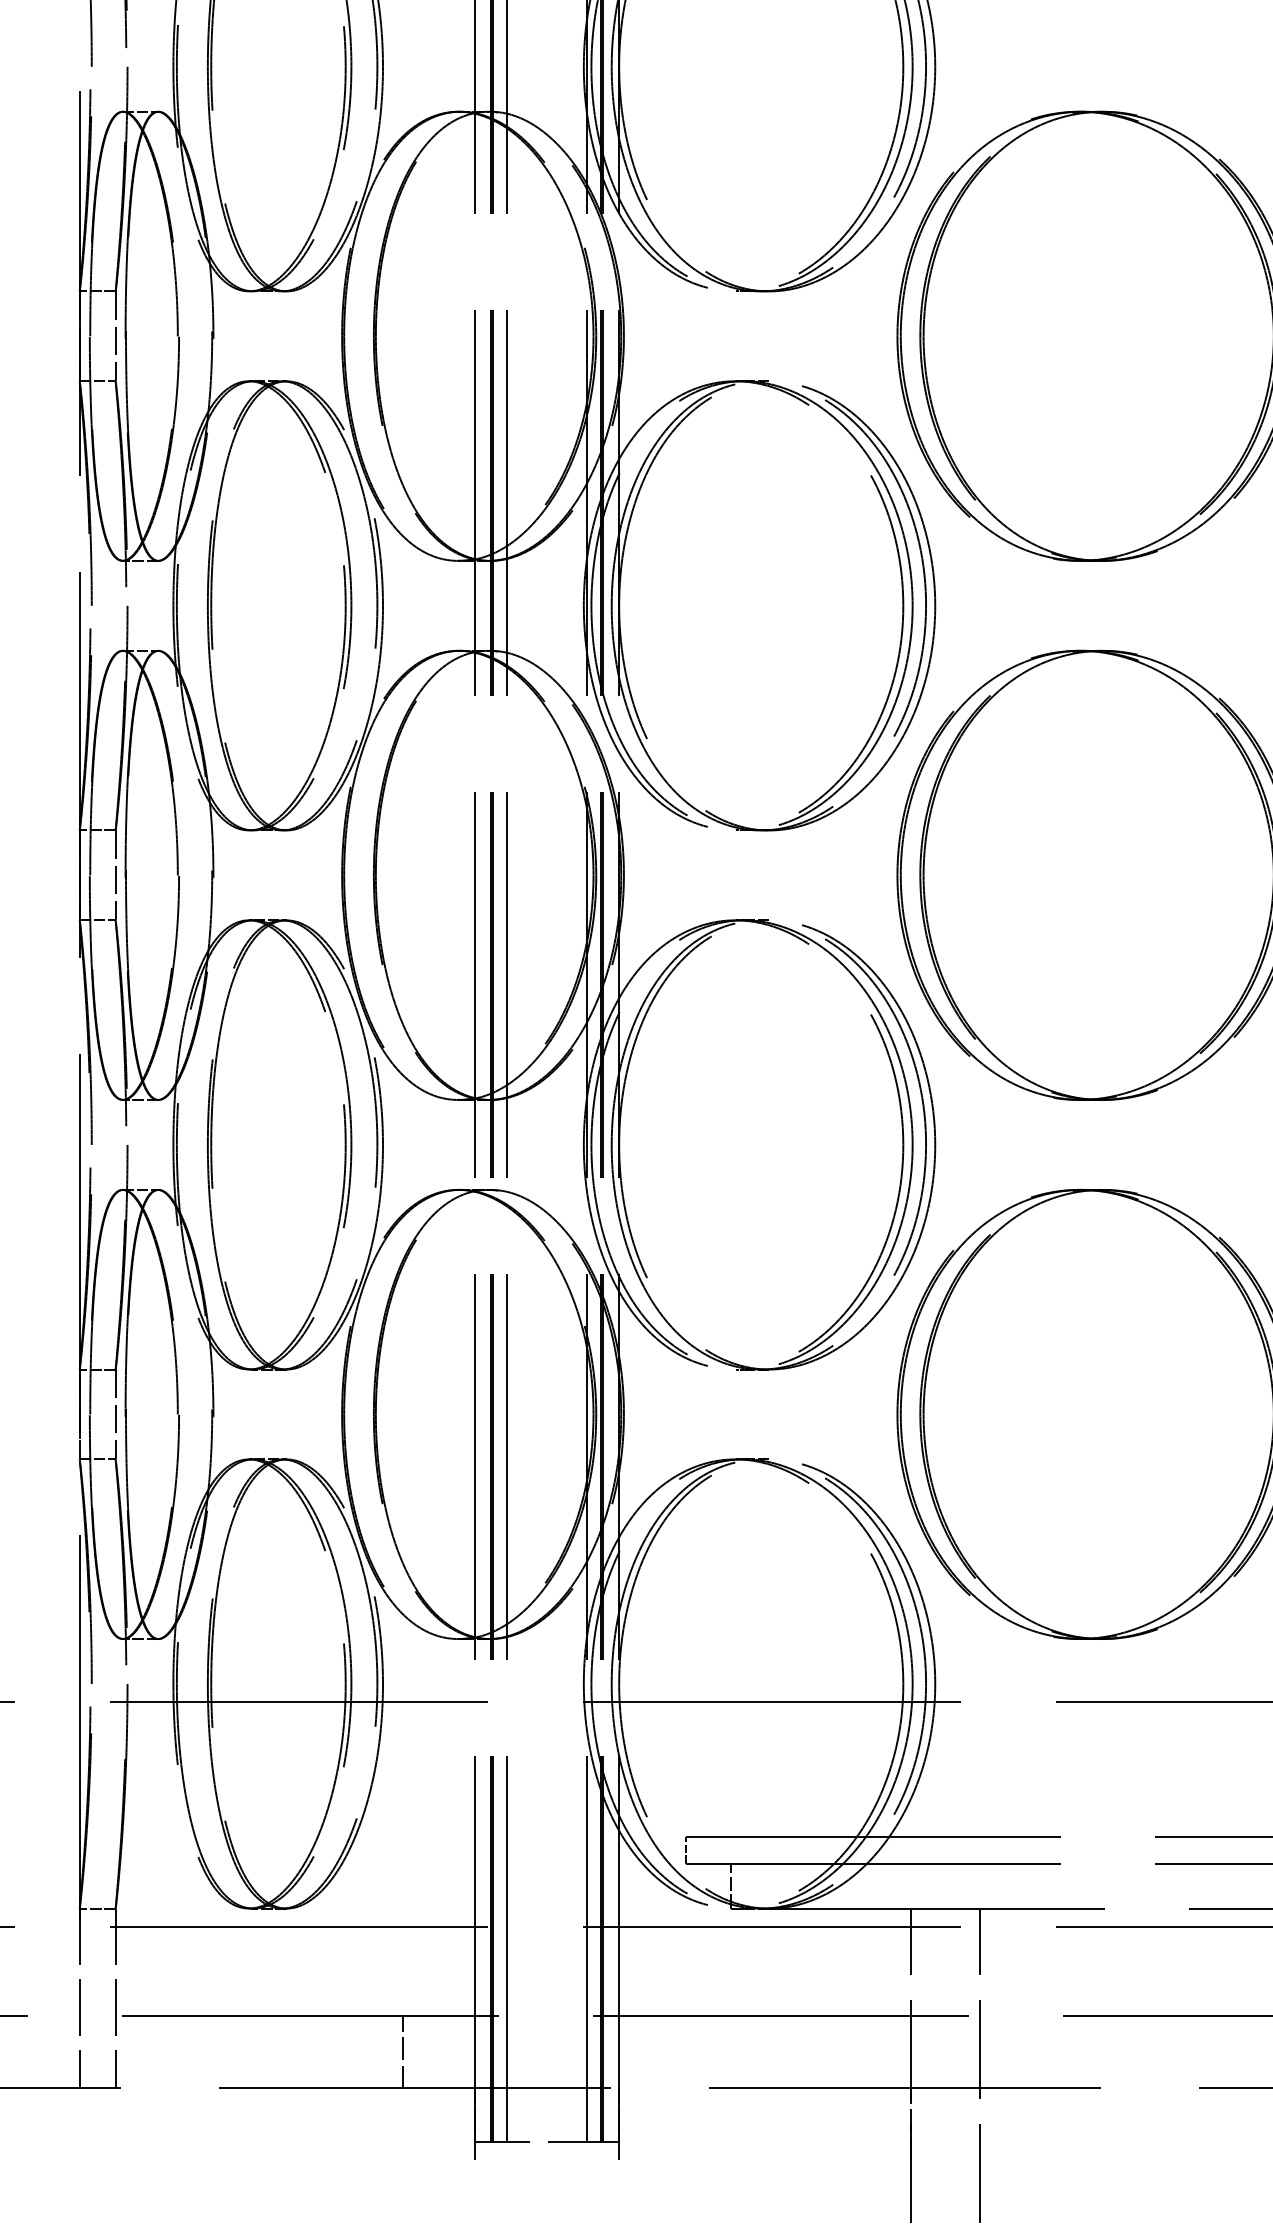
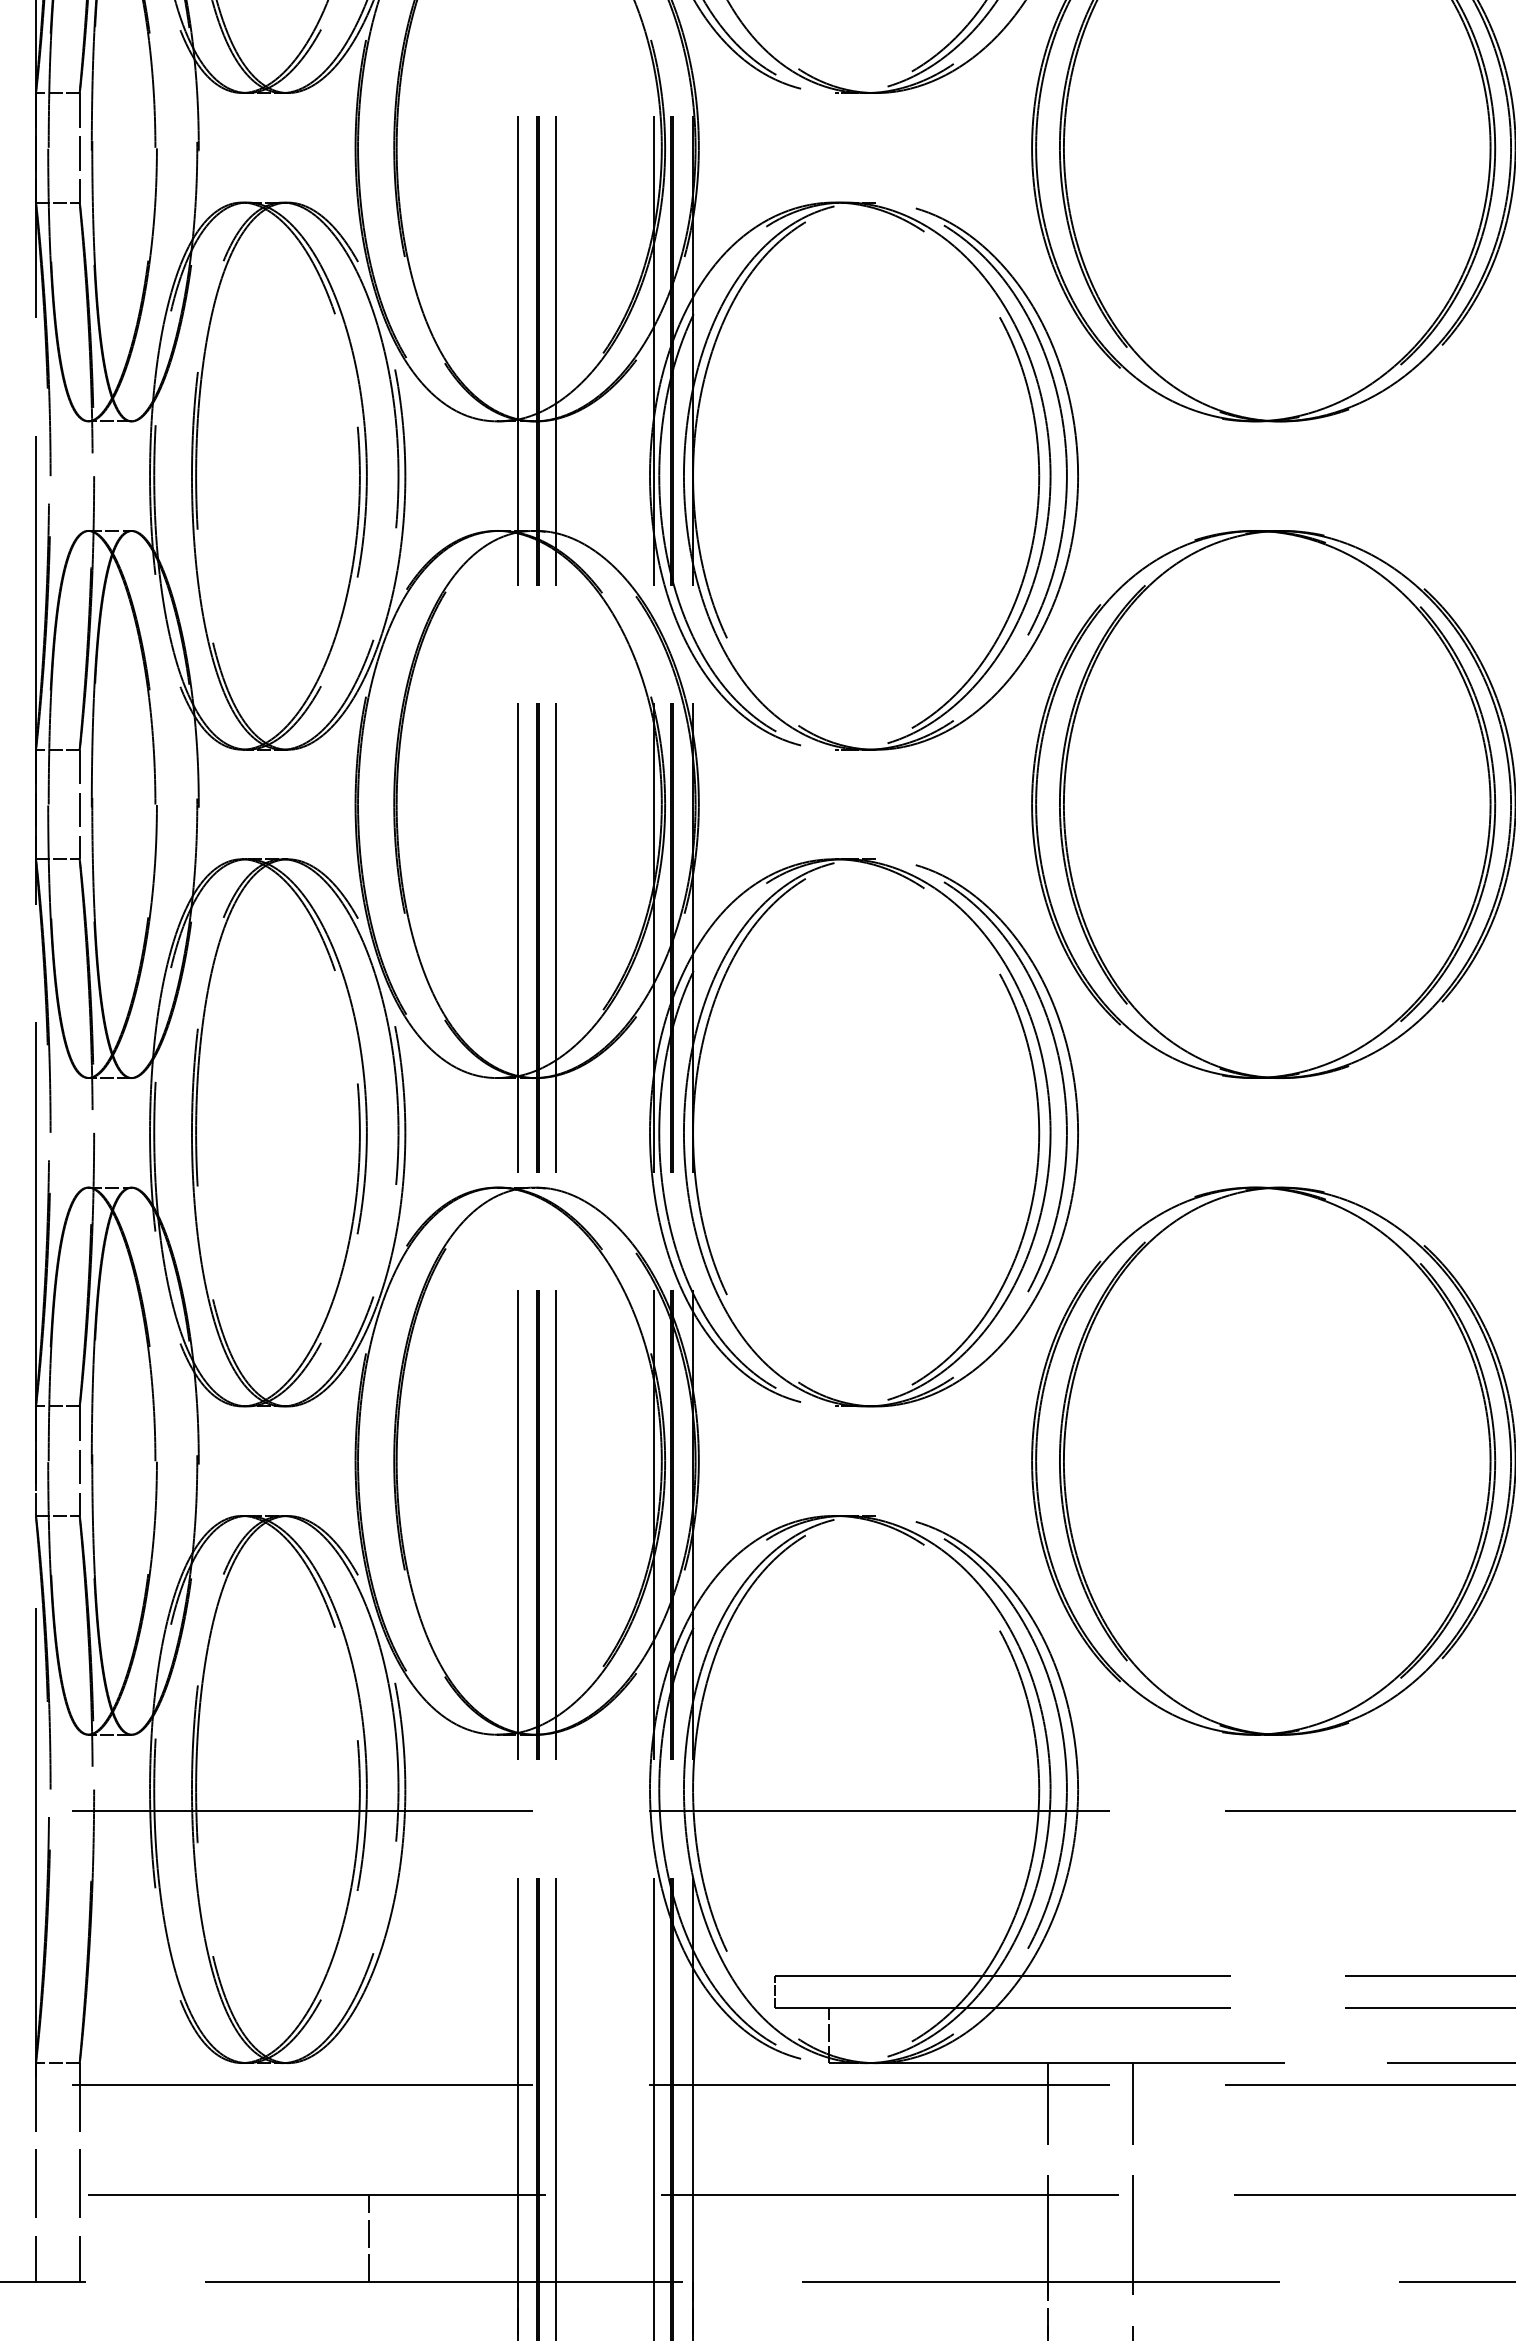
line: (403, 2052) -> (369, 2238), moved

